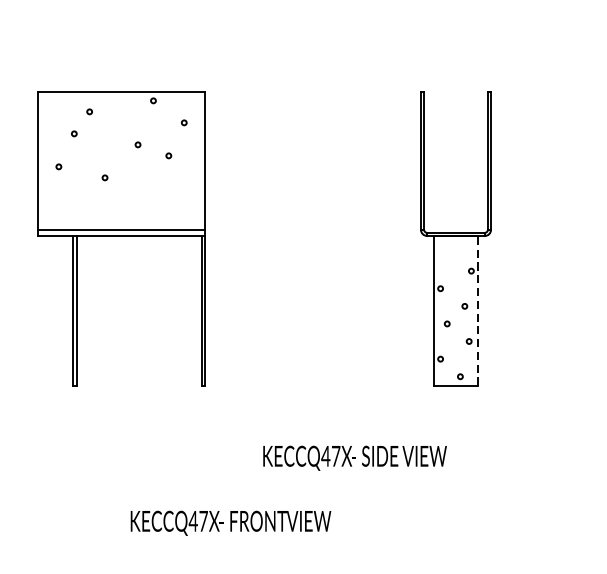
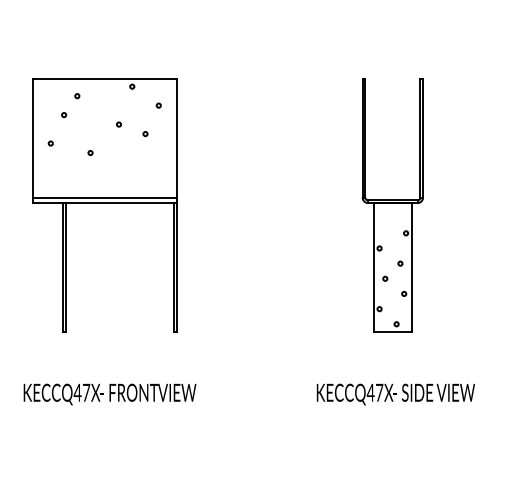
line: (477, 309) -> (411, 266), dashed -> solid
text: (354, 458) -> (395, 394), moved
text: (230, 523) -> (109, 394), moved

